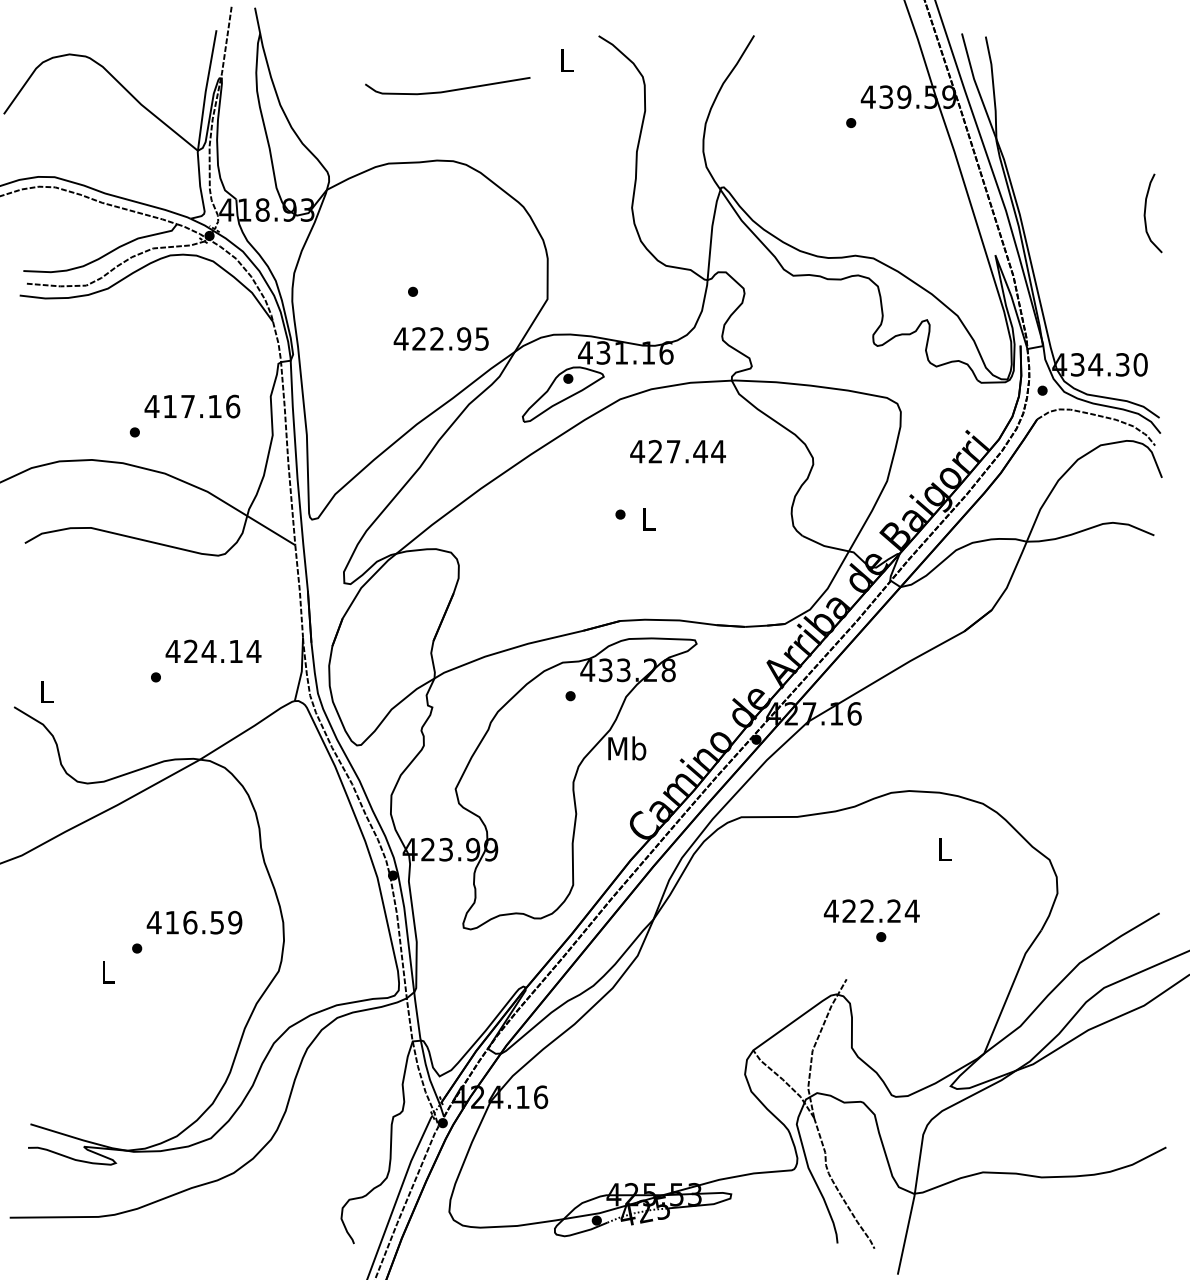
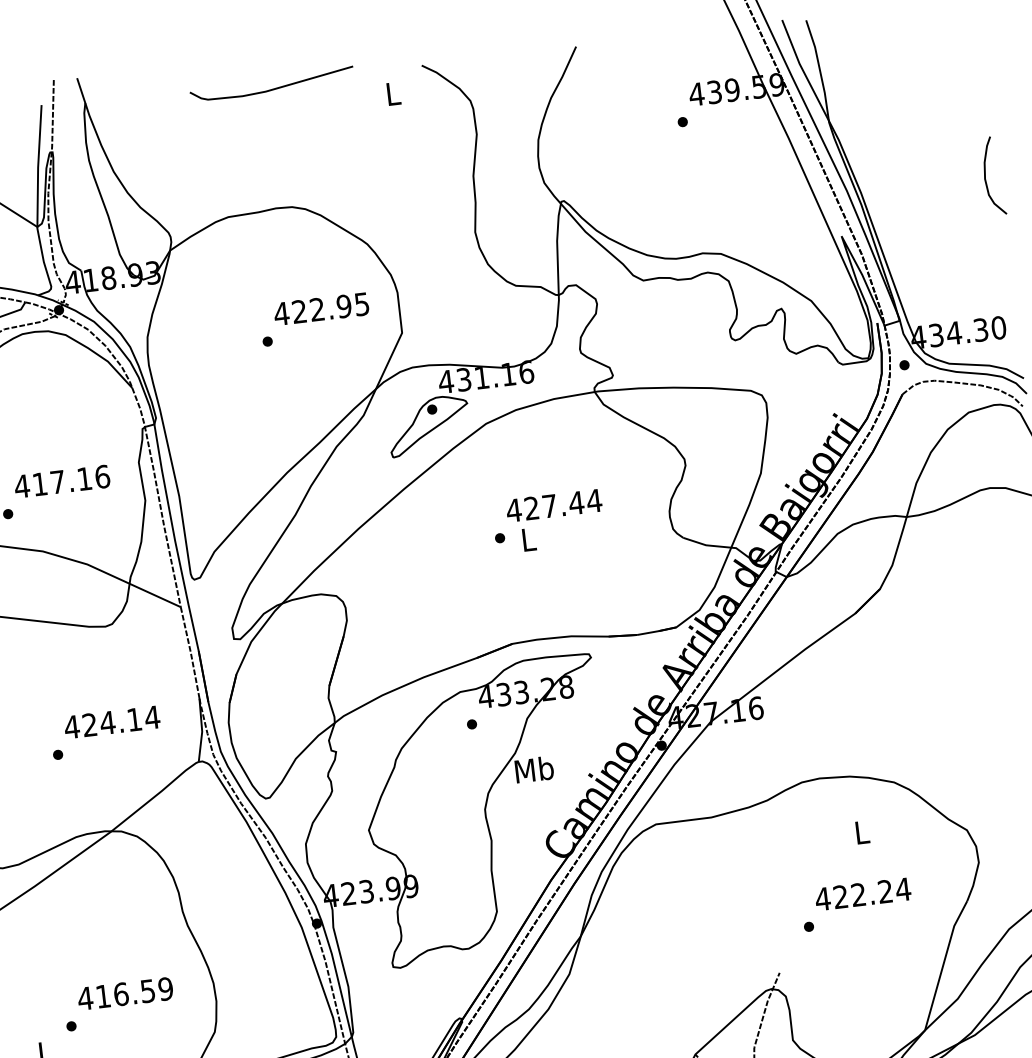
curve: (447, 90) -> (272, 88), moved
text: (440, 338) -> (320, 308), moved
text: (677, 451) -> (553, 505), moved
text: (871, 910) -> (862, 893), moved

